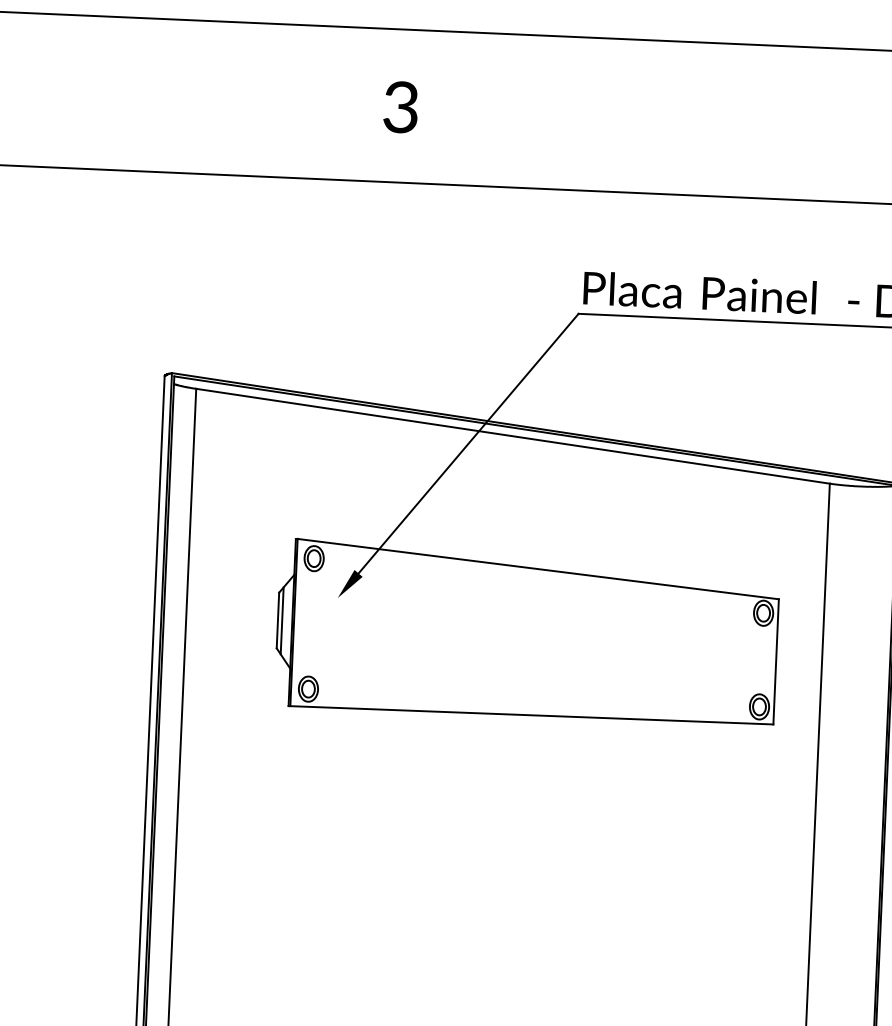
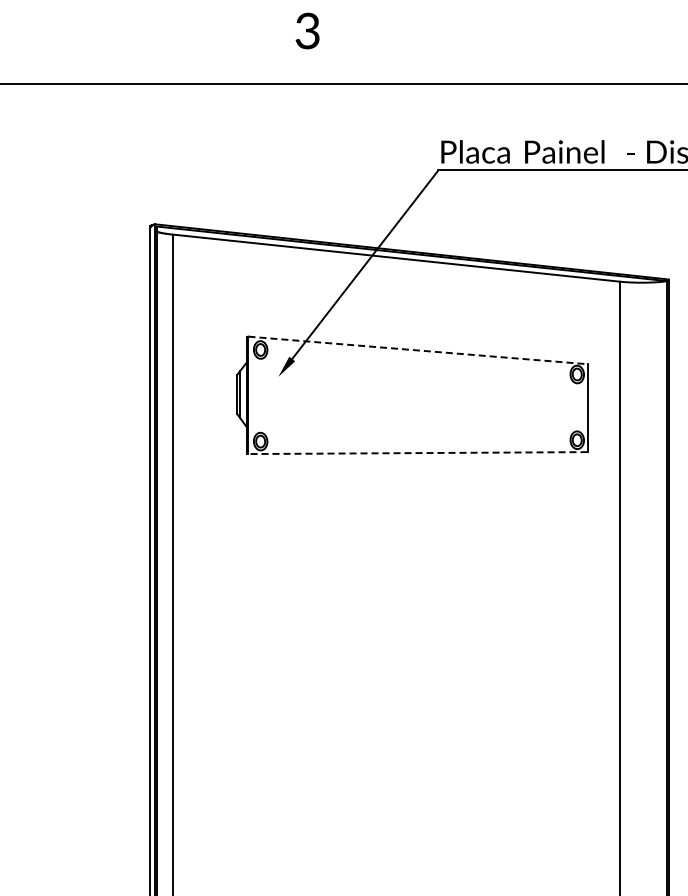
line: (538, 569) -> (418, 350), solid -> dashed
line: (529, 715) -> (416, 453), solid -> dashed

